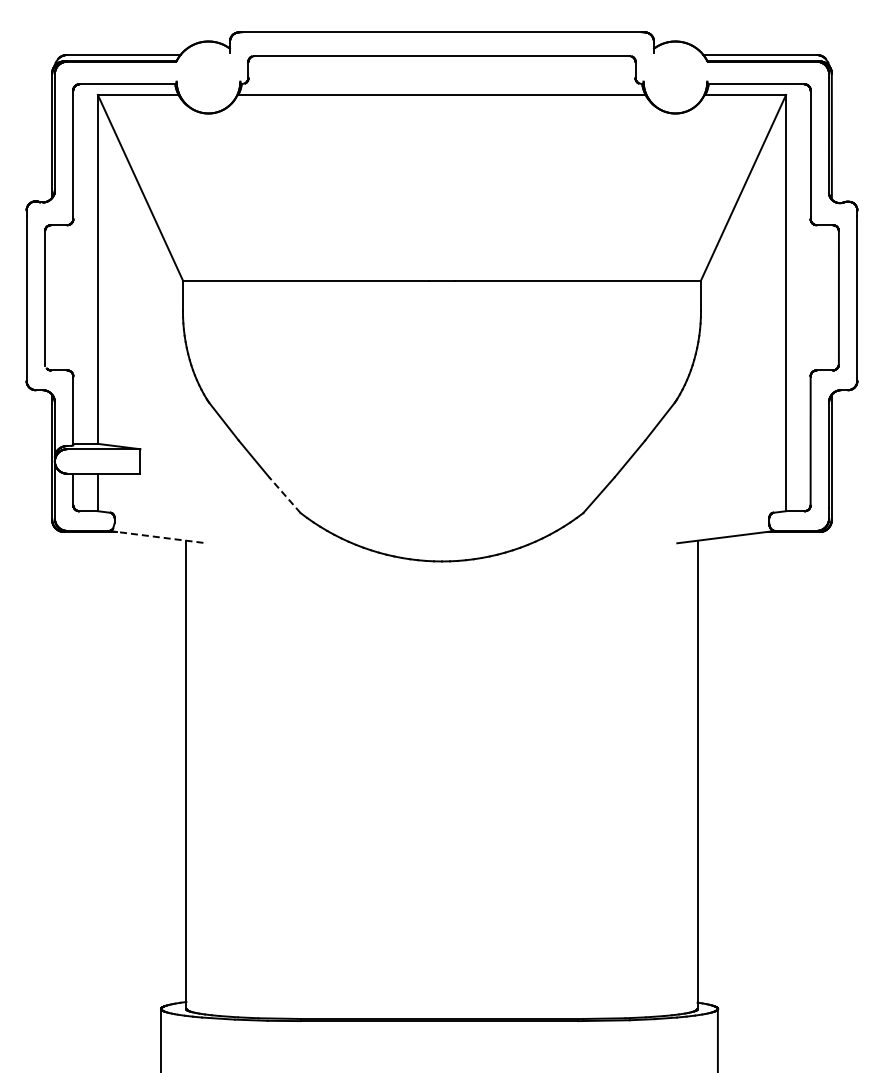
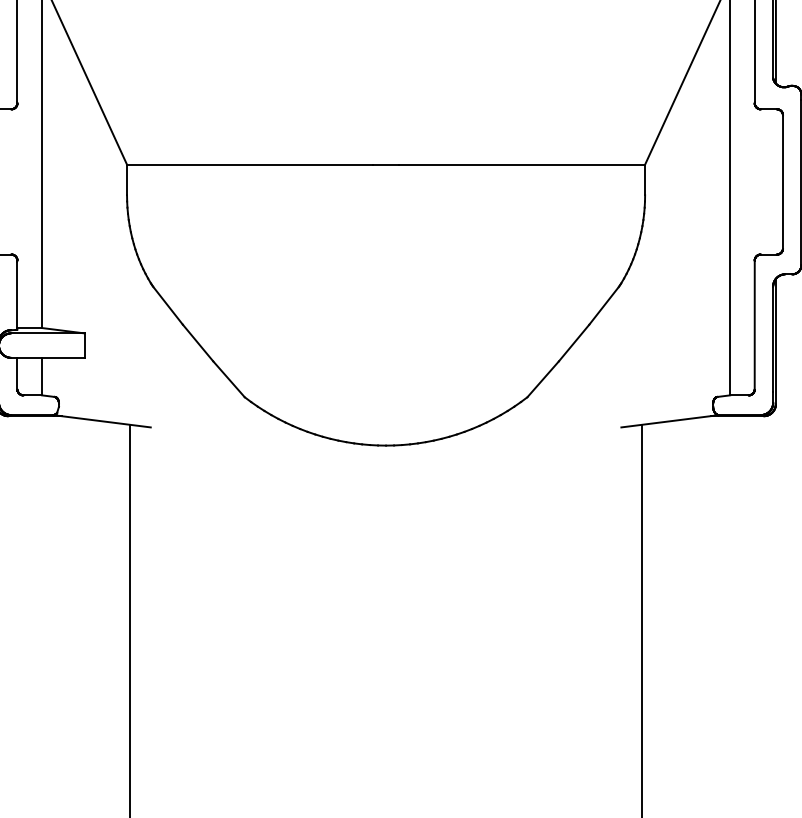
line: (284, 495) -> (228, 379), dashed -> solid
line: (158, 537) -> (102, 421), dashed -> solid

